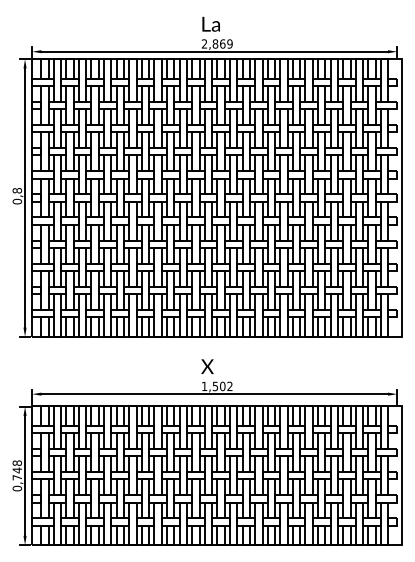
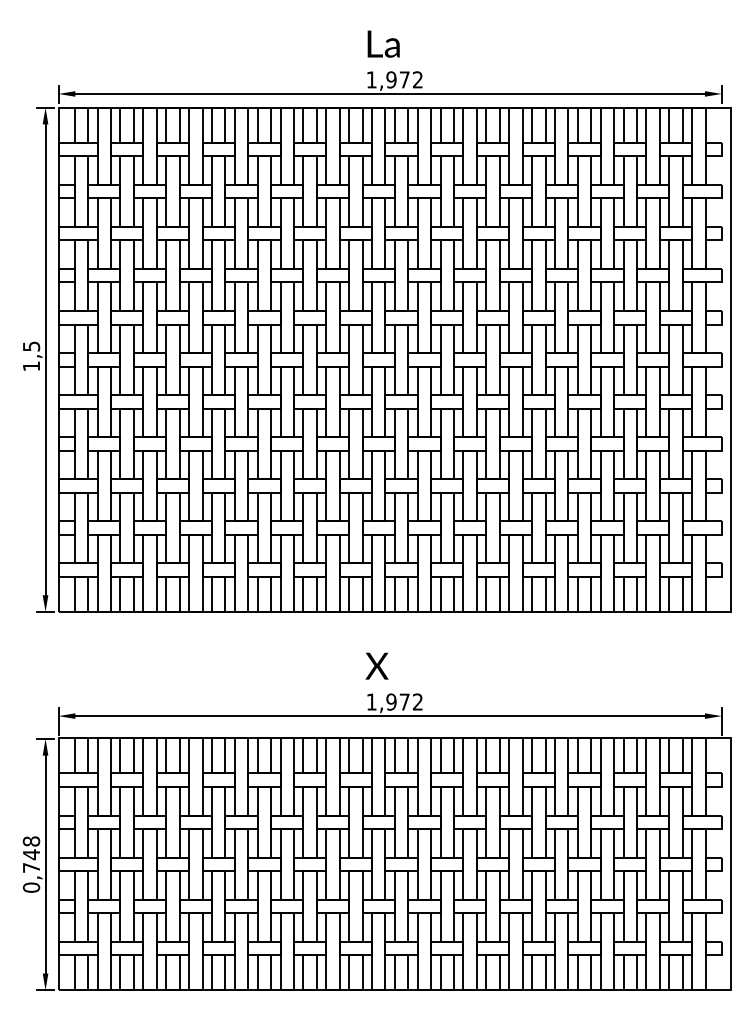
text: (216, 43) -> (393, 79), 2,869 -> 1,972
text: (17, 196) -> (31, 356), 0,8 -> 1,5
text: (218, 386) -> (396, 702), 1,502 -> 1,972

